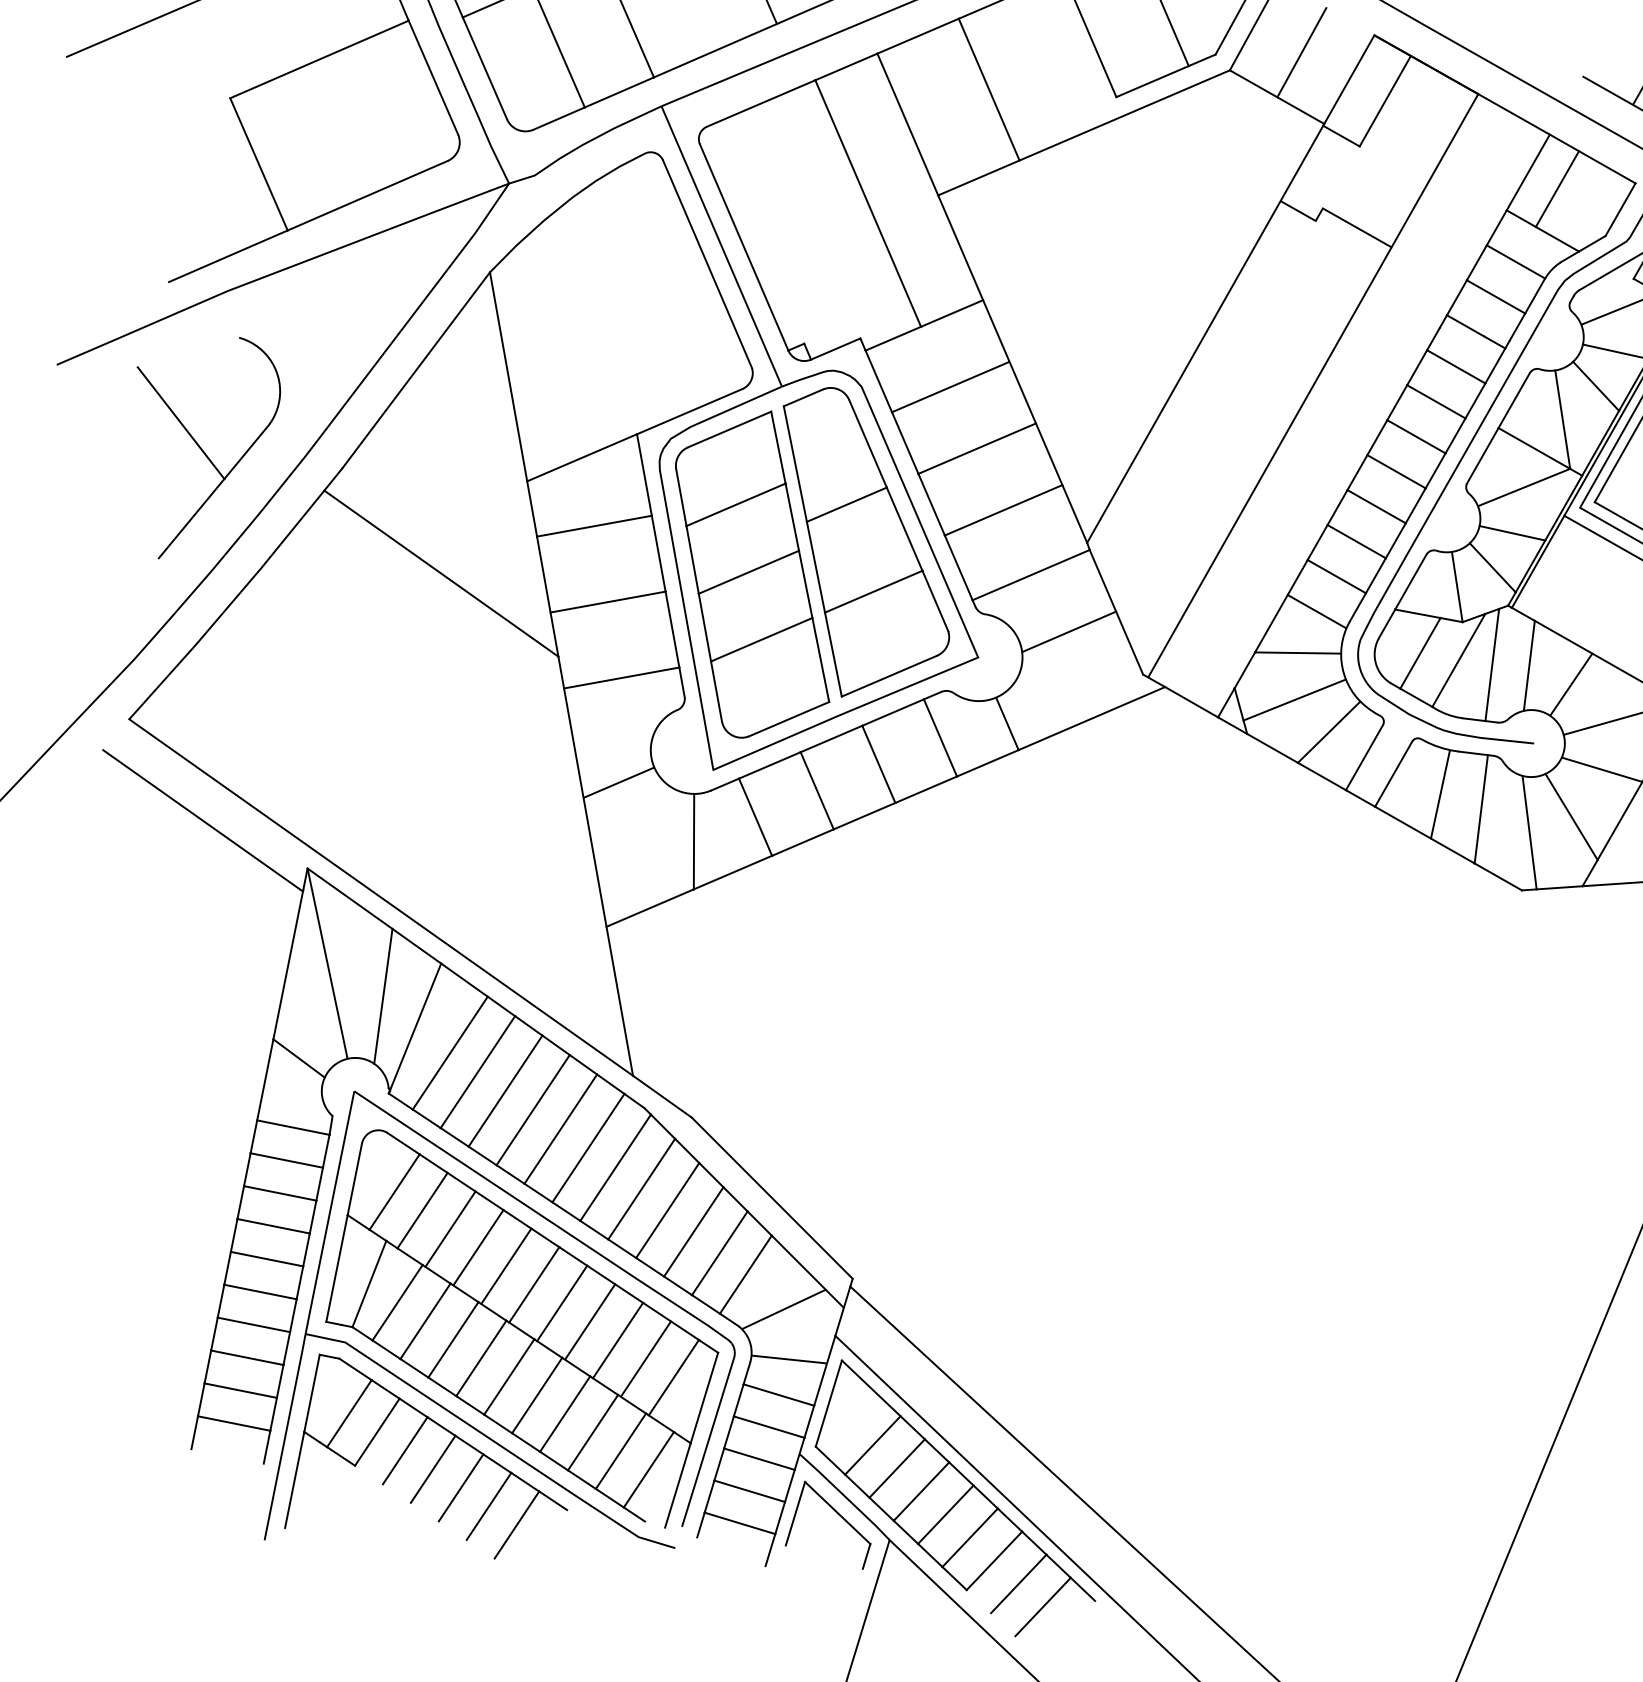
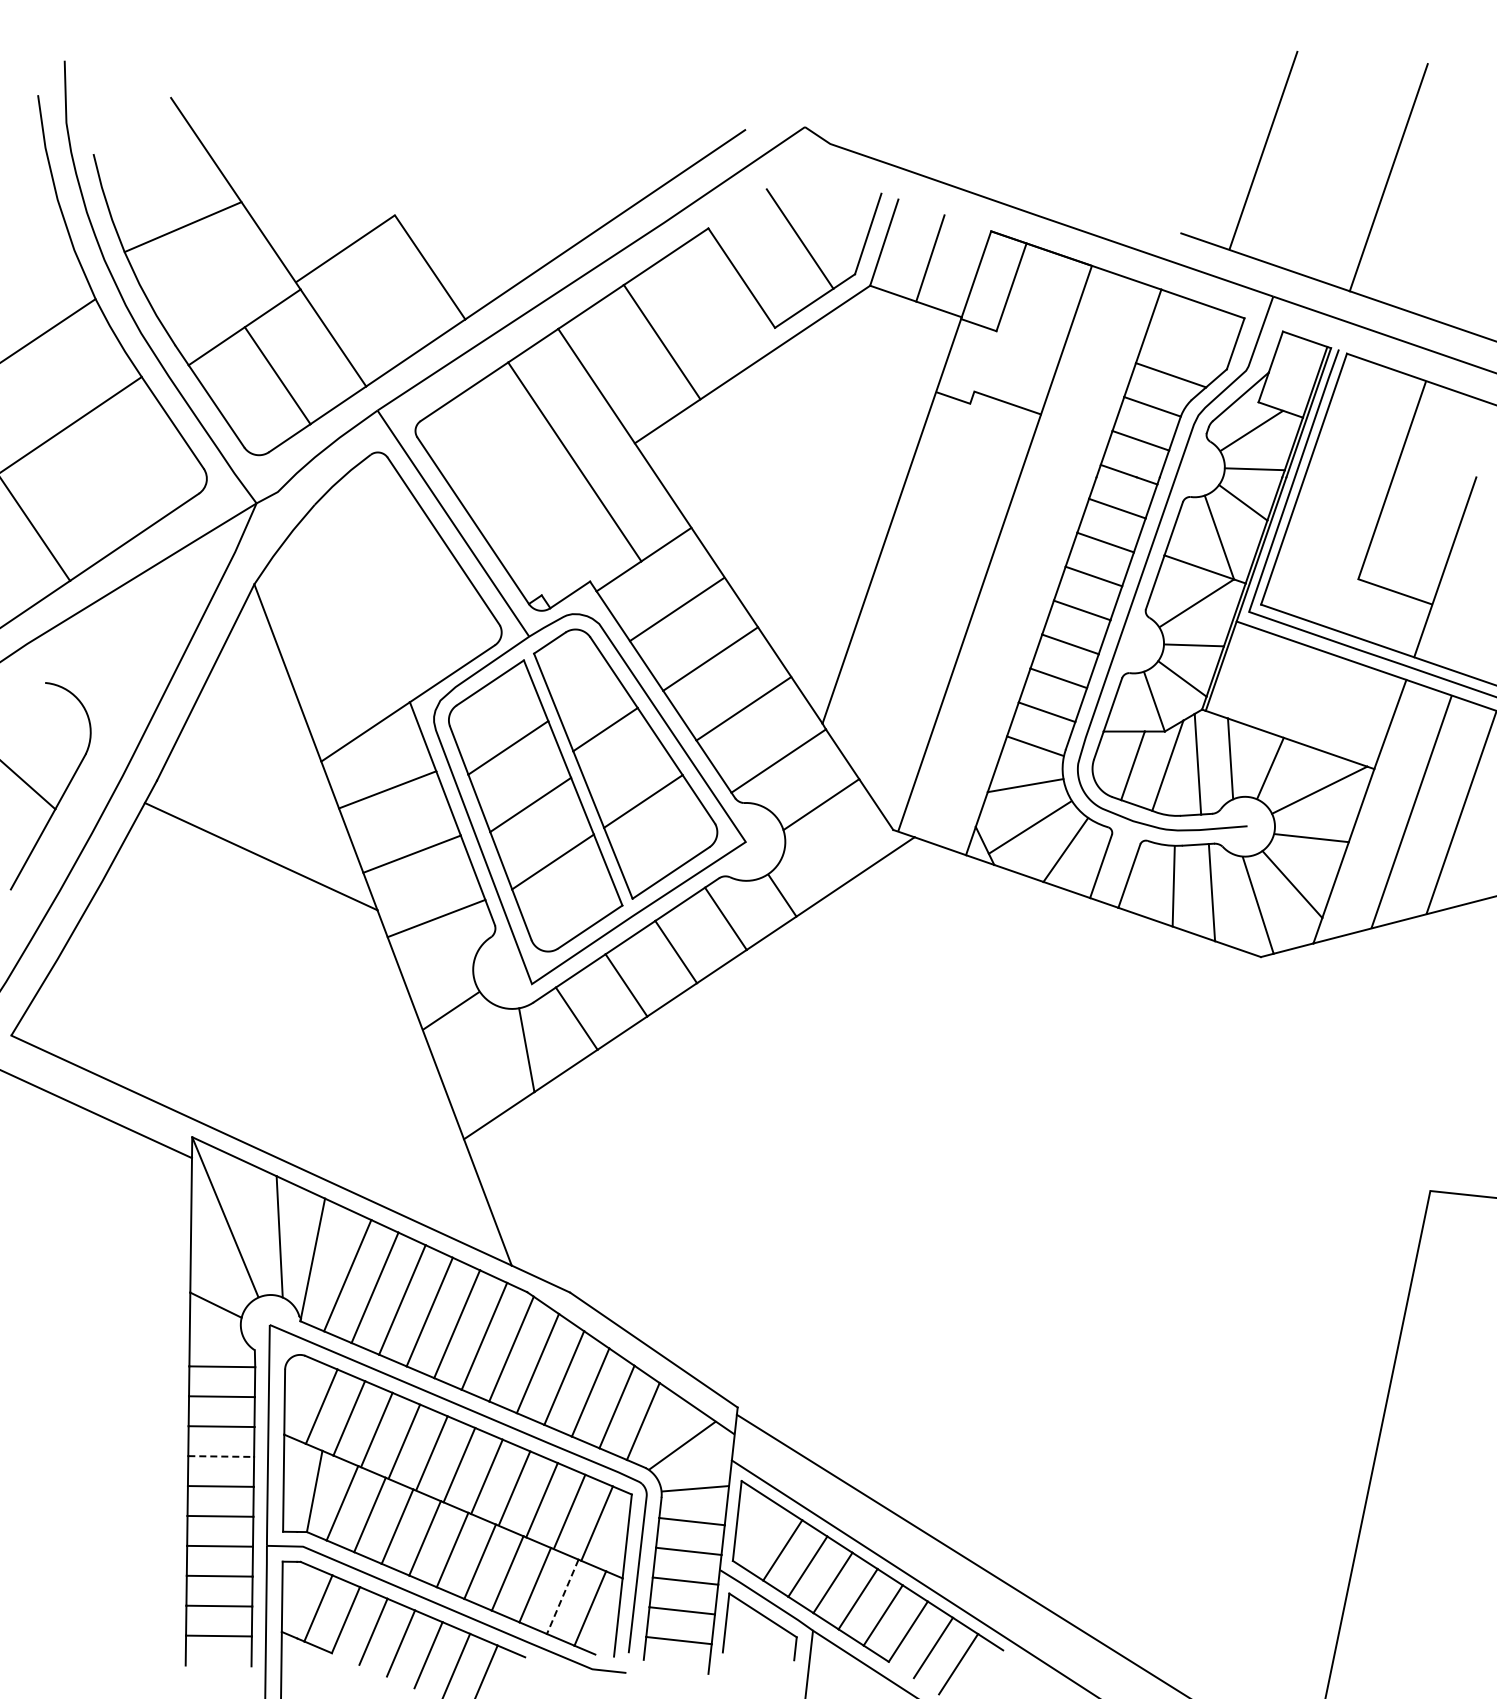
line: (1557, 188) -> (1176, 335), removed
line: (273, 1226) -> (221, 1456), solid -> dashed
line: (620, 1451) -> (562, 1597), solid -> dashed

